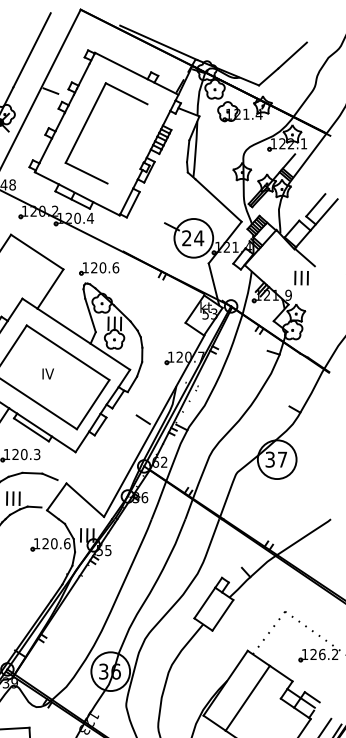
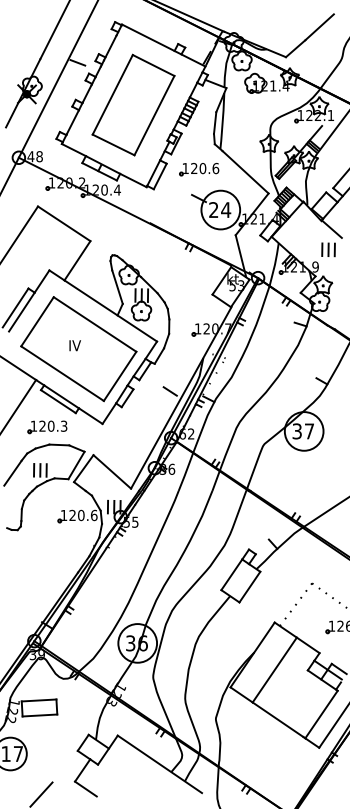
line: (127, 143) -> (154, 115), added
part: (99, 268) -> (199, 169), moved
line: (49, 493) -> (76, 465), added

